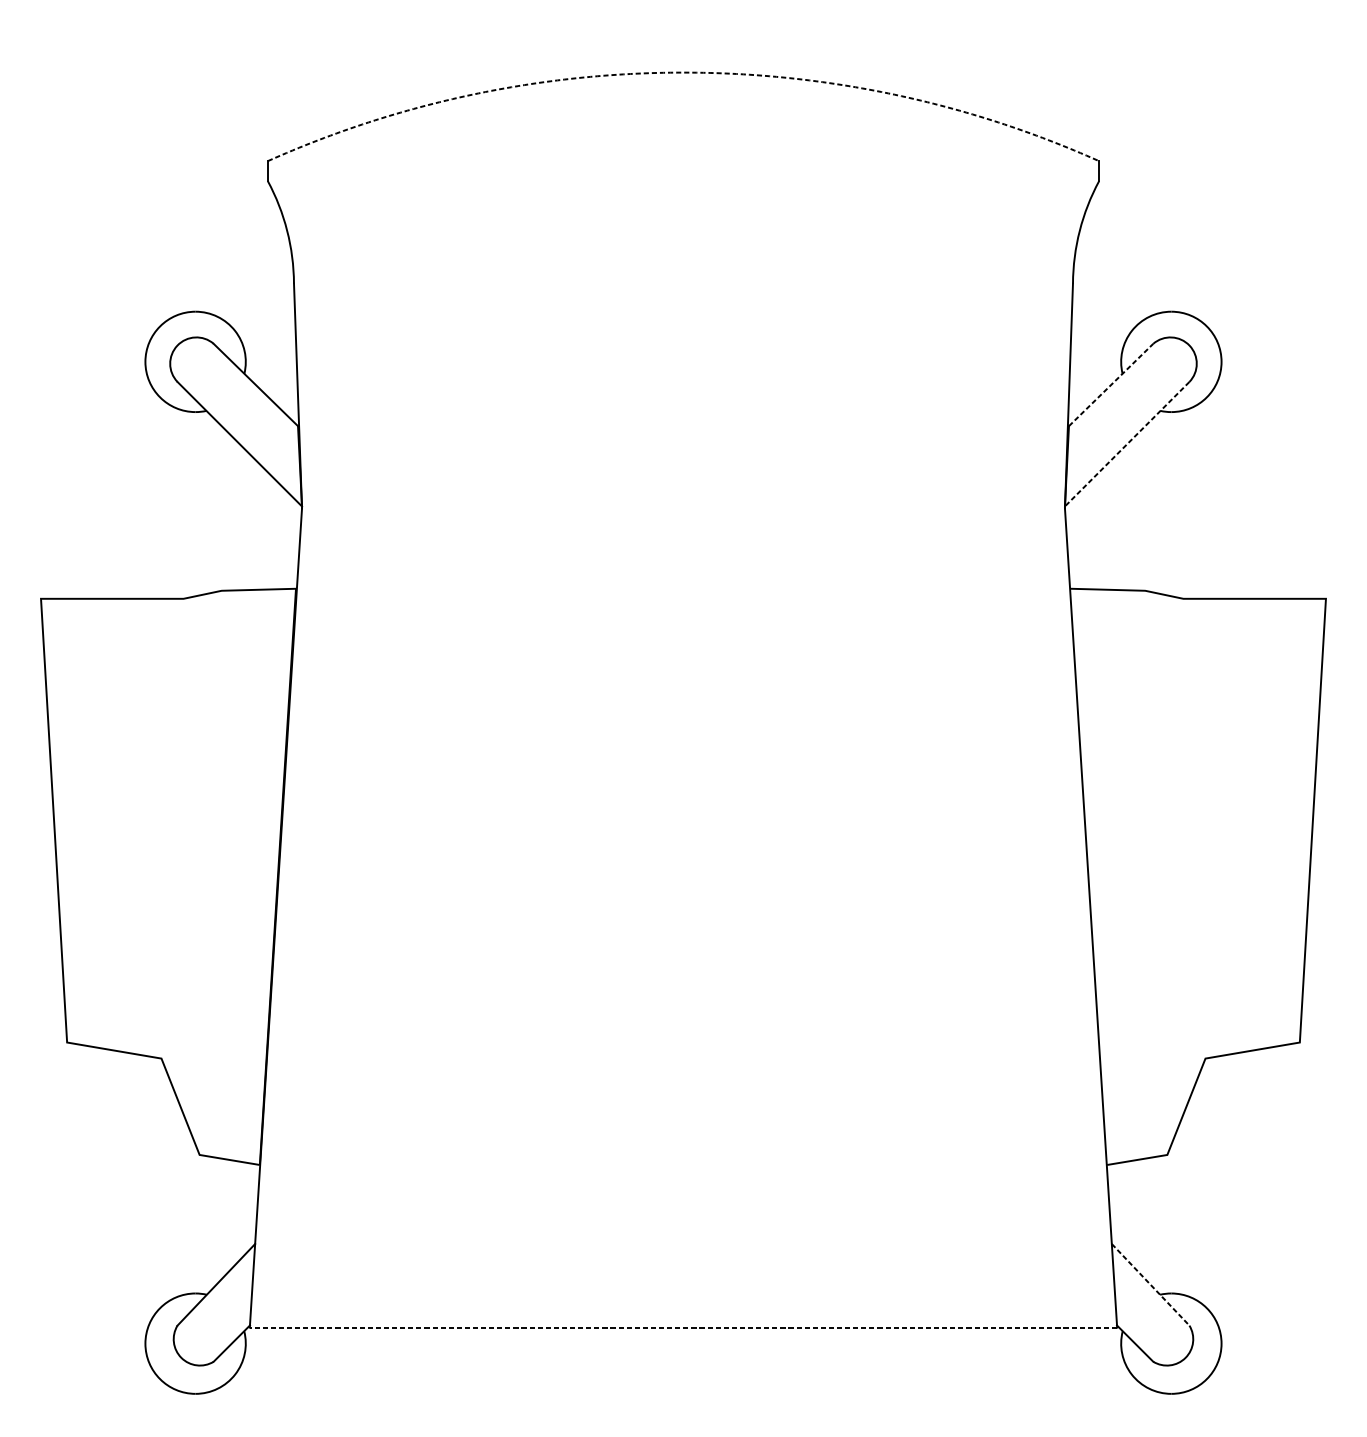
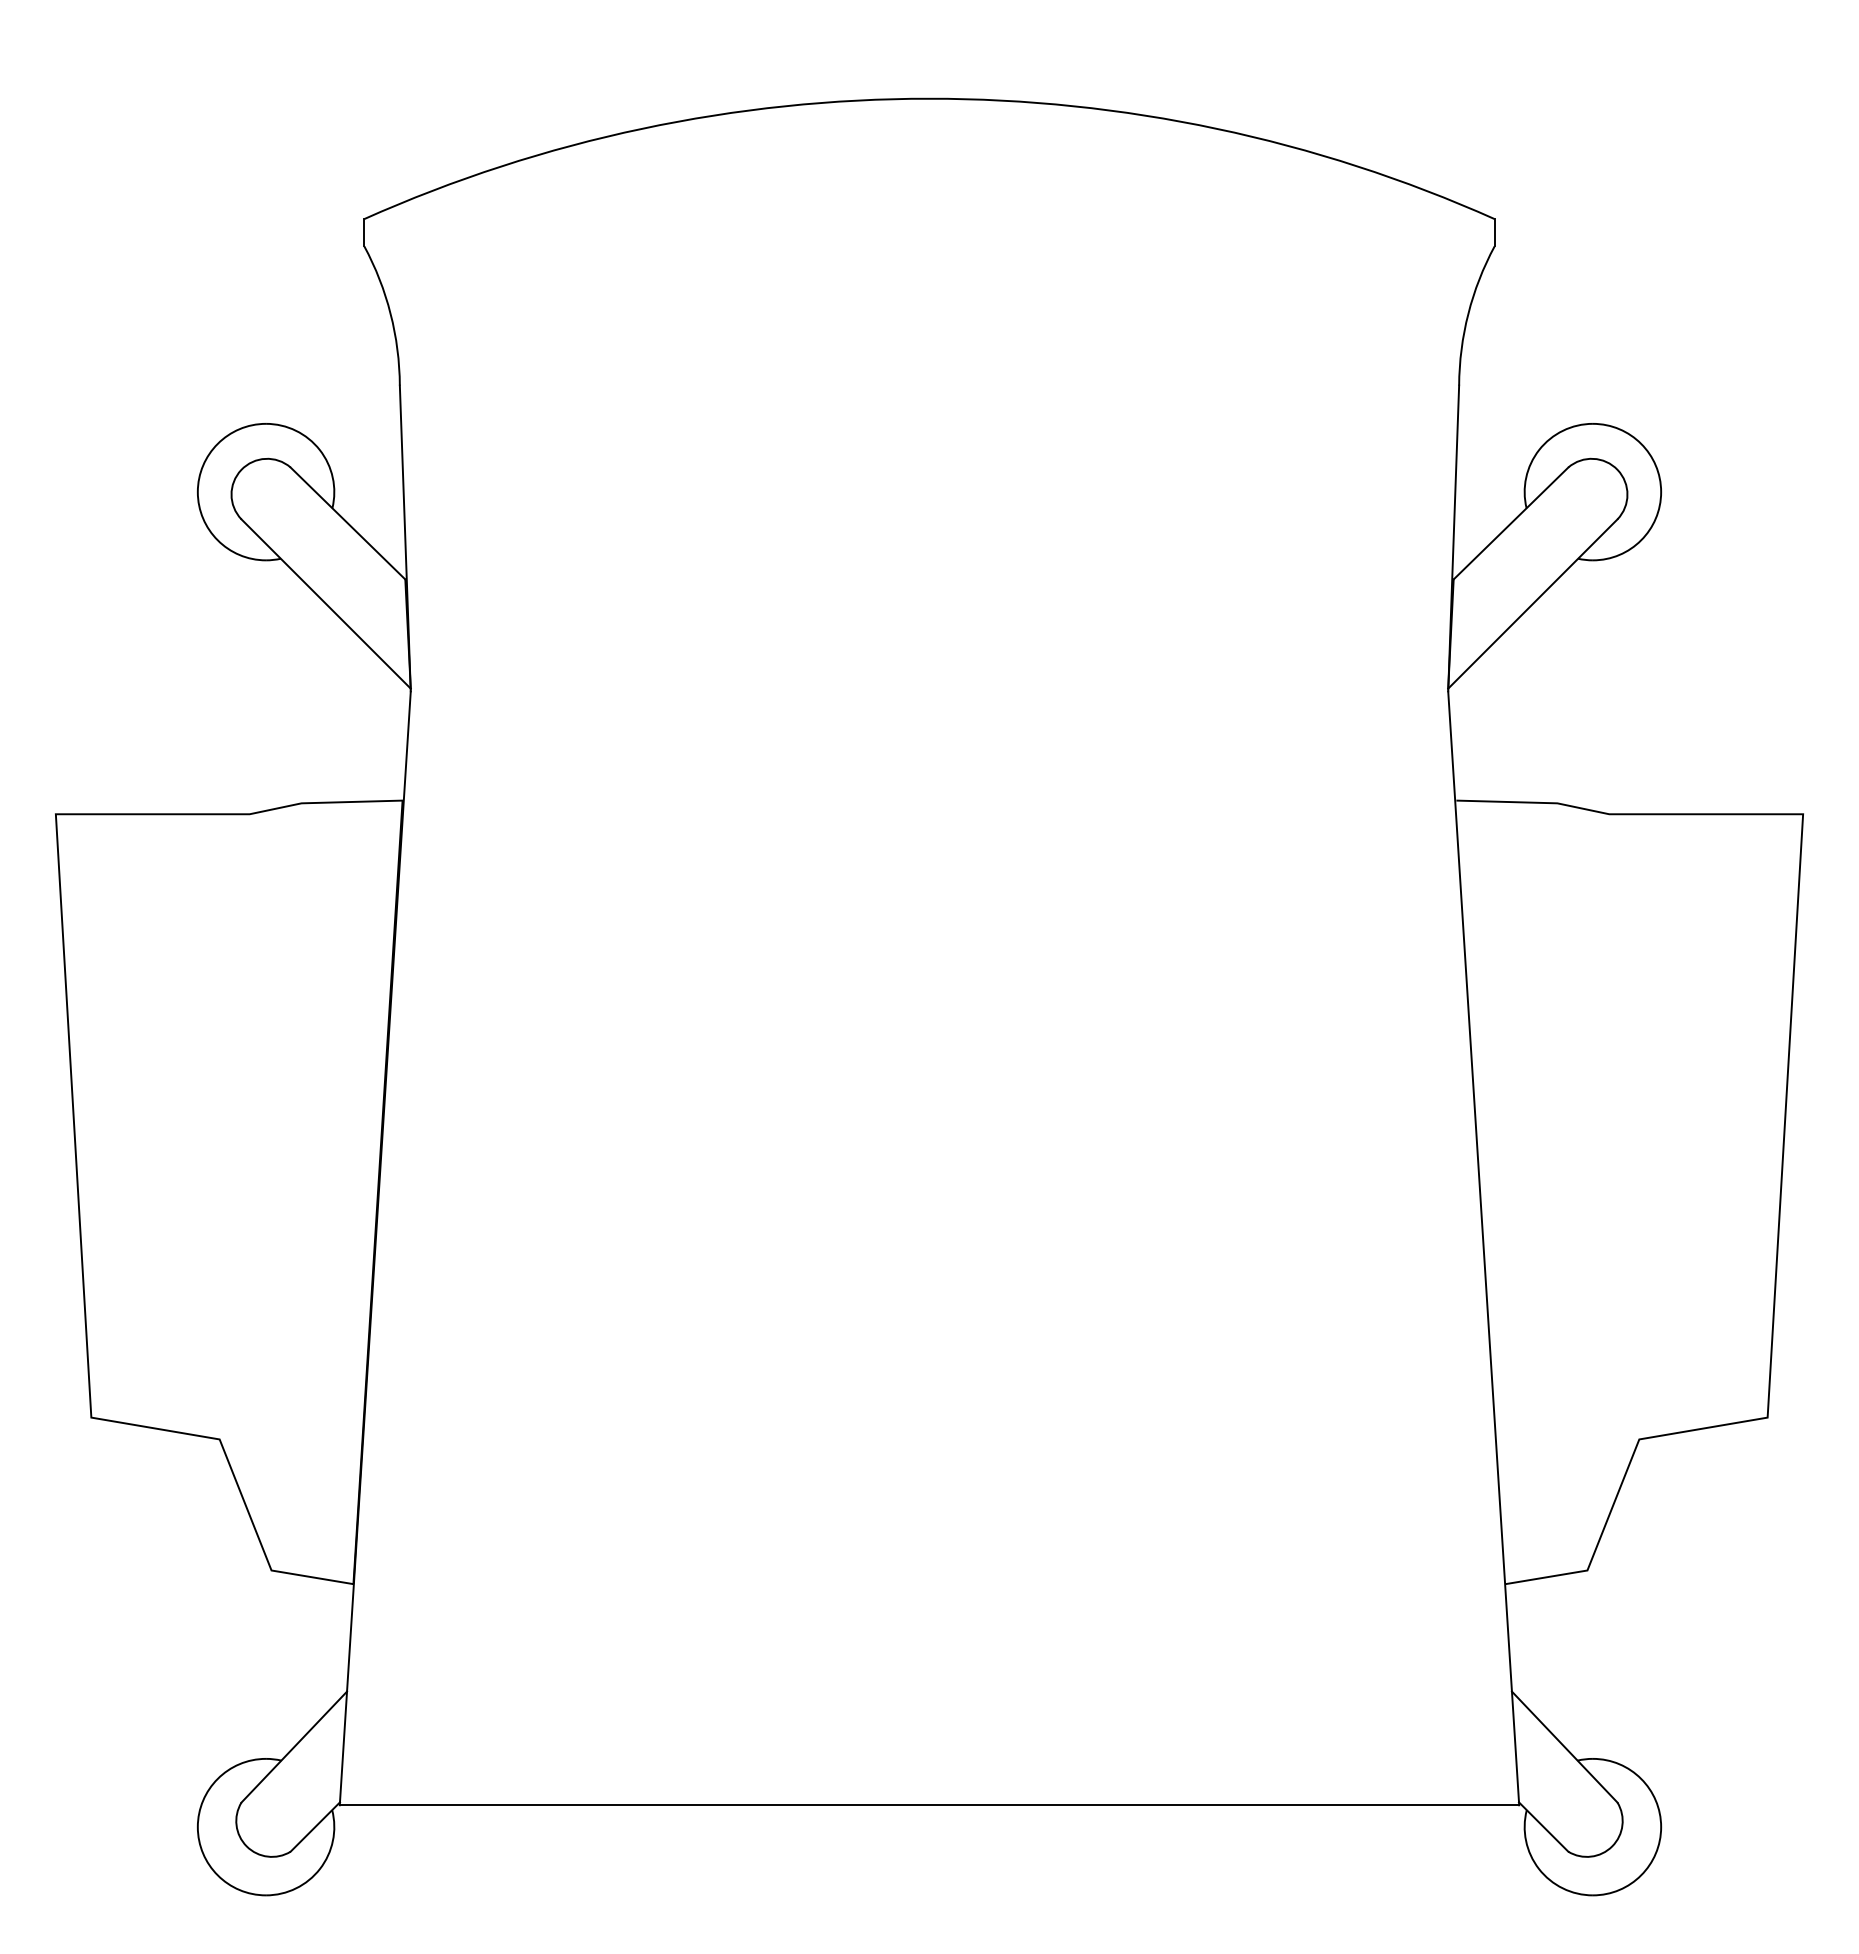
arc: (683, 72) -> (929, 98), dashed -> solid
line: (1111, 384) -> (1511, 523), dashed -> solid
line: (1126, 444) -> (1532, 604), dashed -> solid
line: (1150, 1285) -> (1564, 1747), dashed -> solid
line: (683, 1327) -> (929, 1805), dashed -> solid

